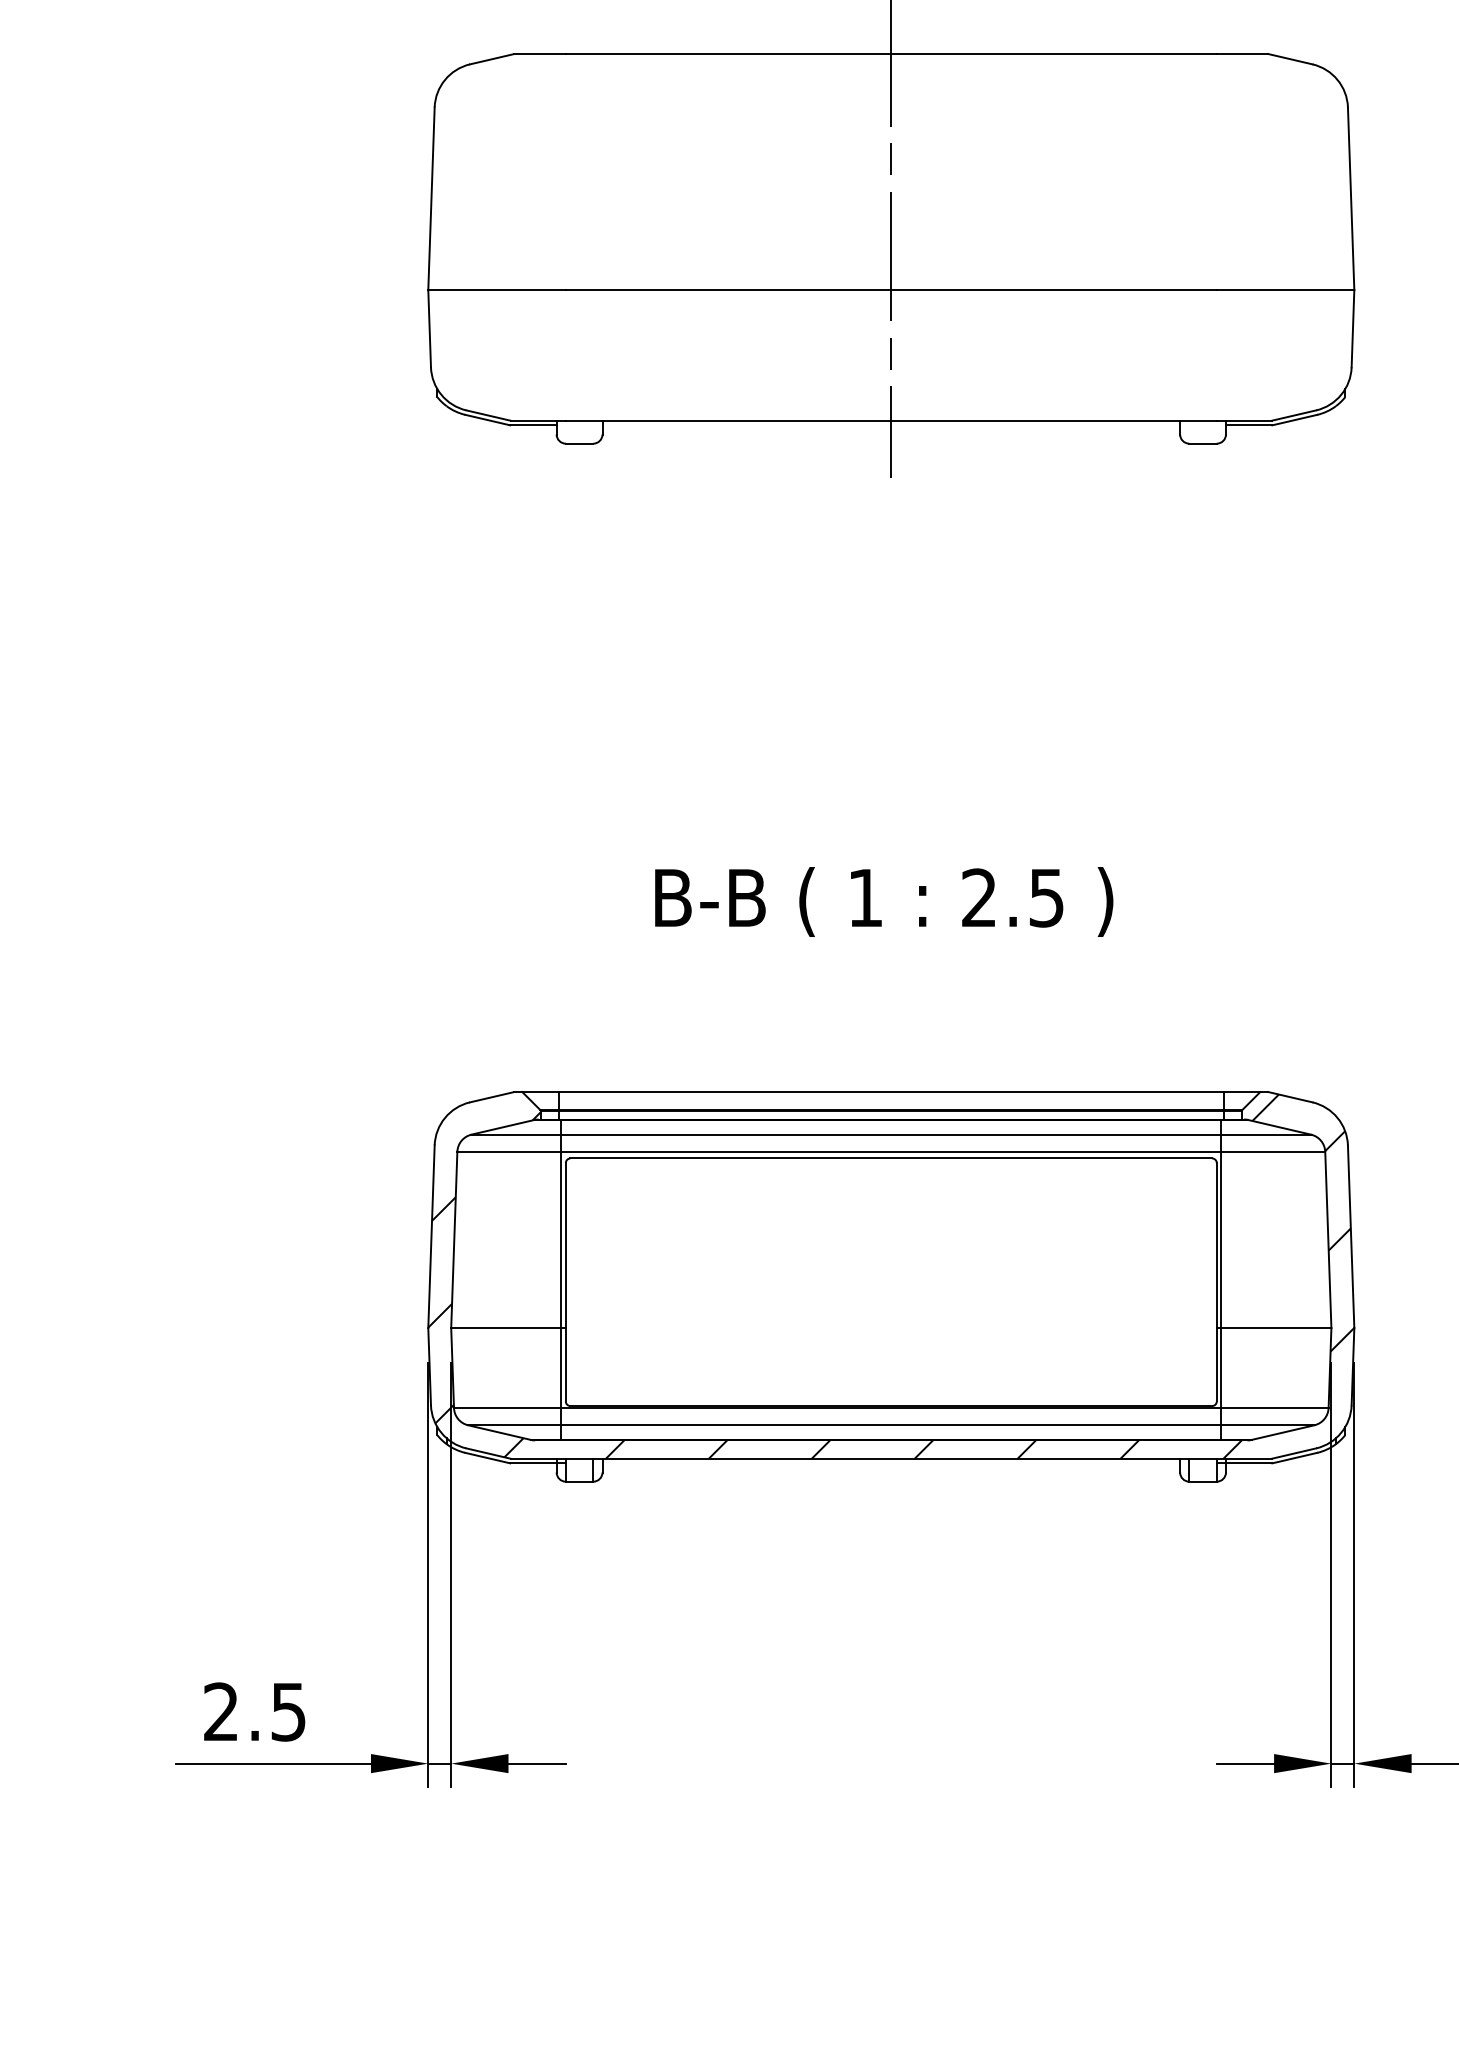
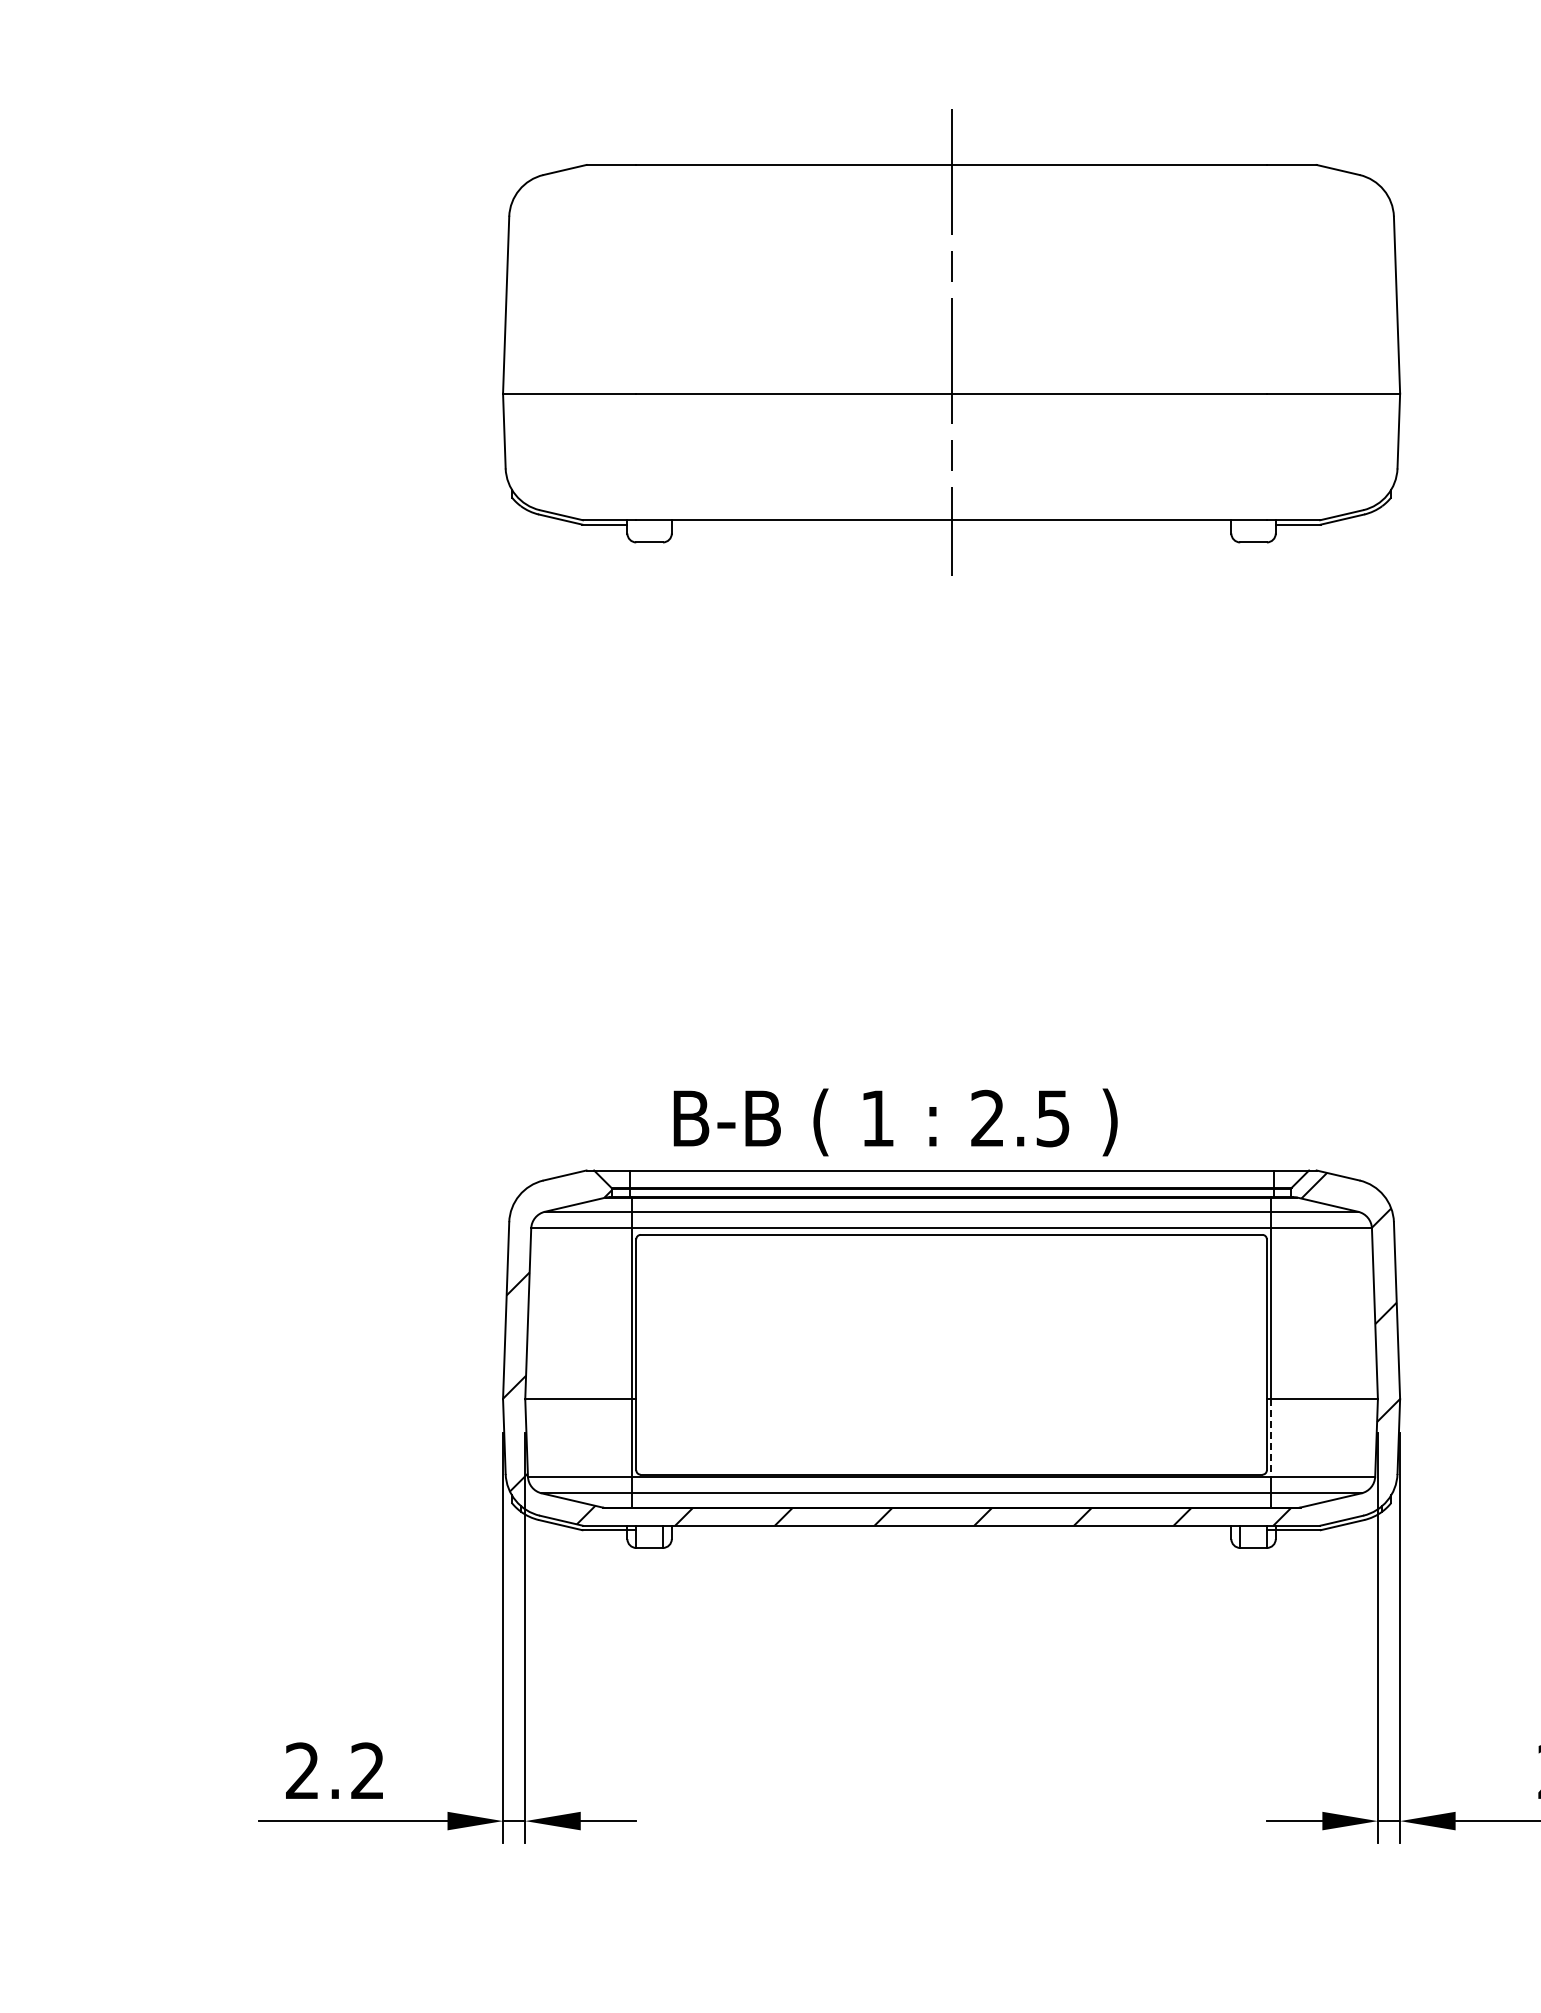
text: (883, 902) -> (895, 1122), moved
line: (1221, 1367) -> (1271, 1437), solid -> dashed
text: (288, 1711) -> (367, 1770), 2.5 -> 2.2

